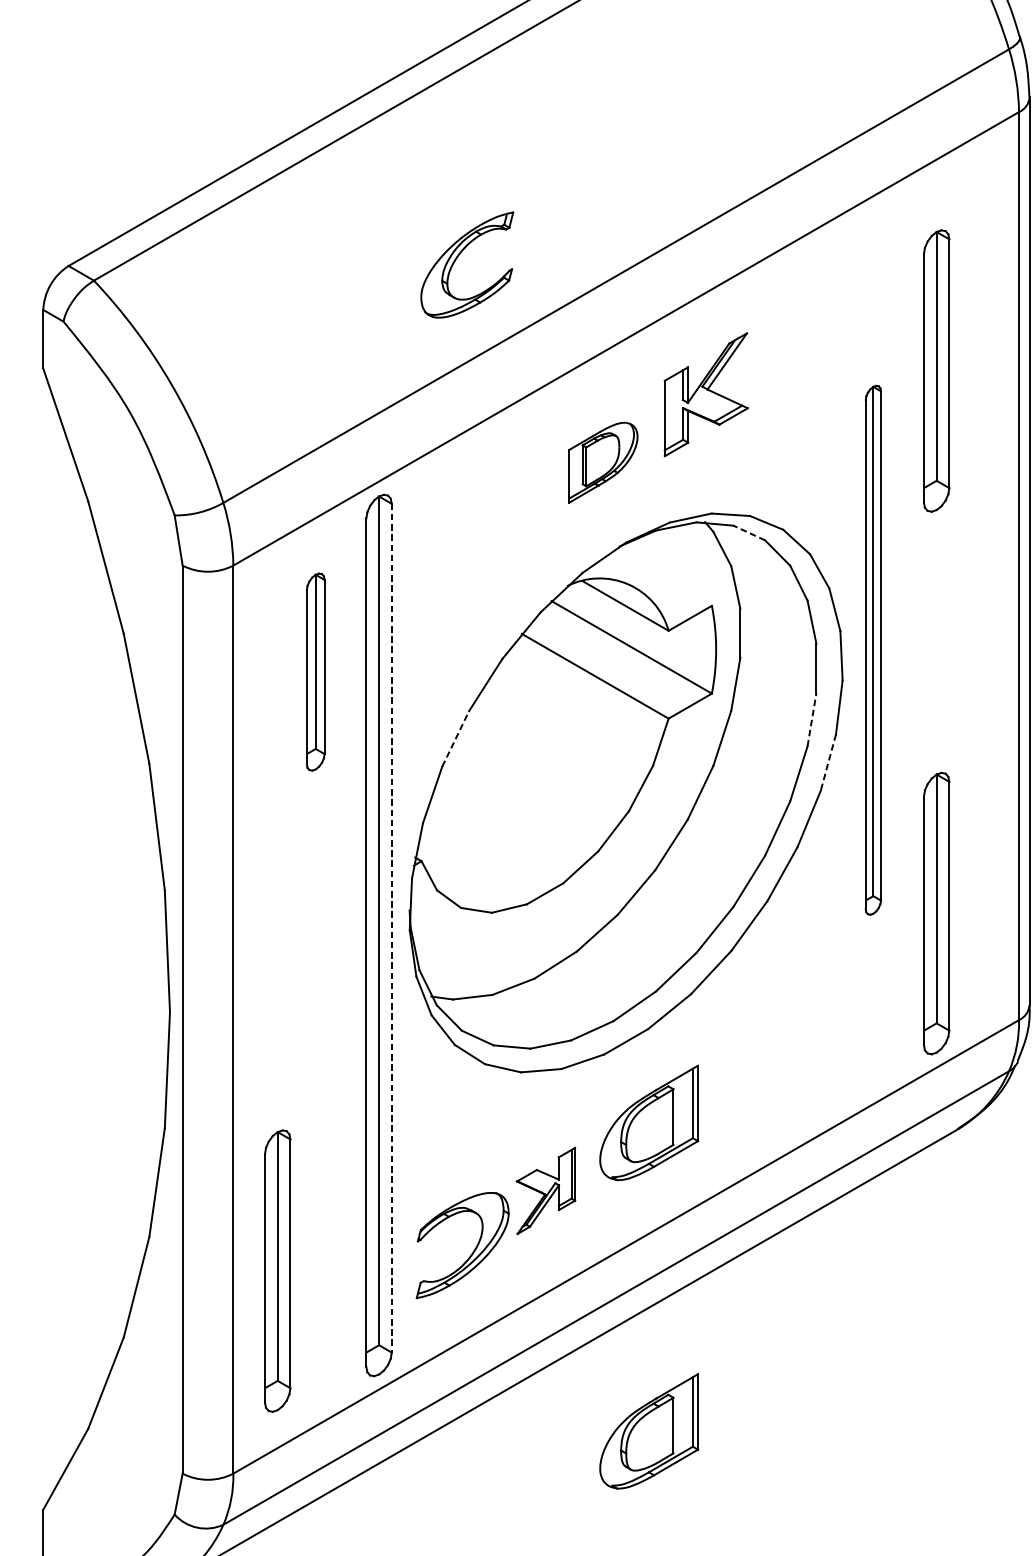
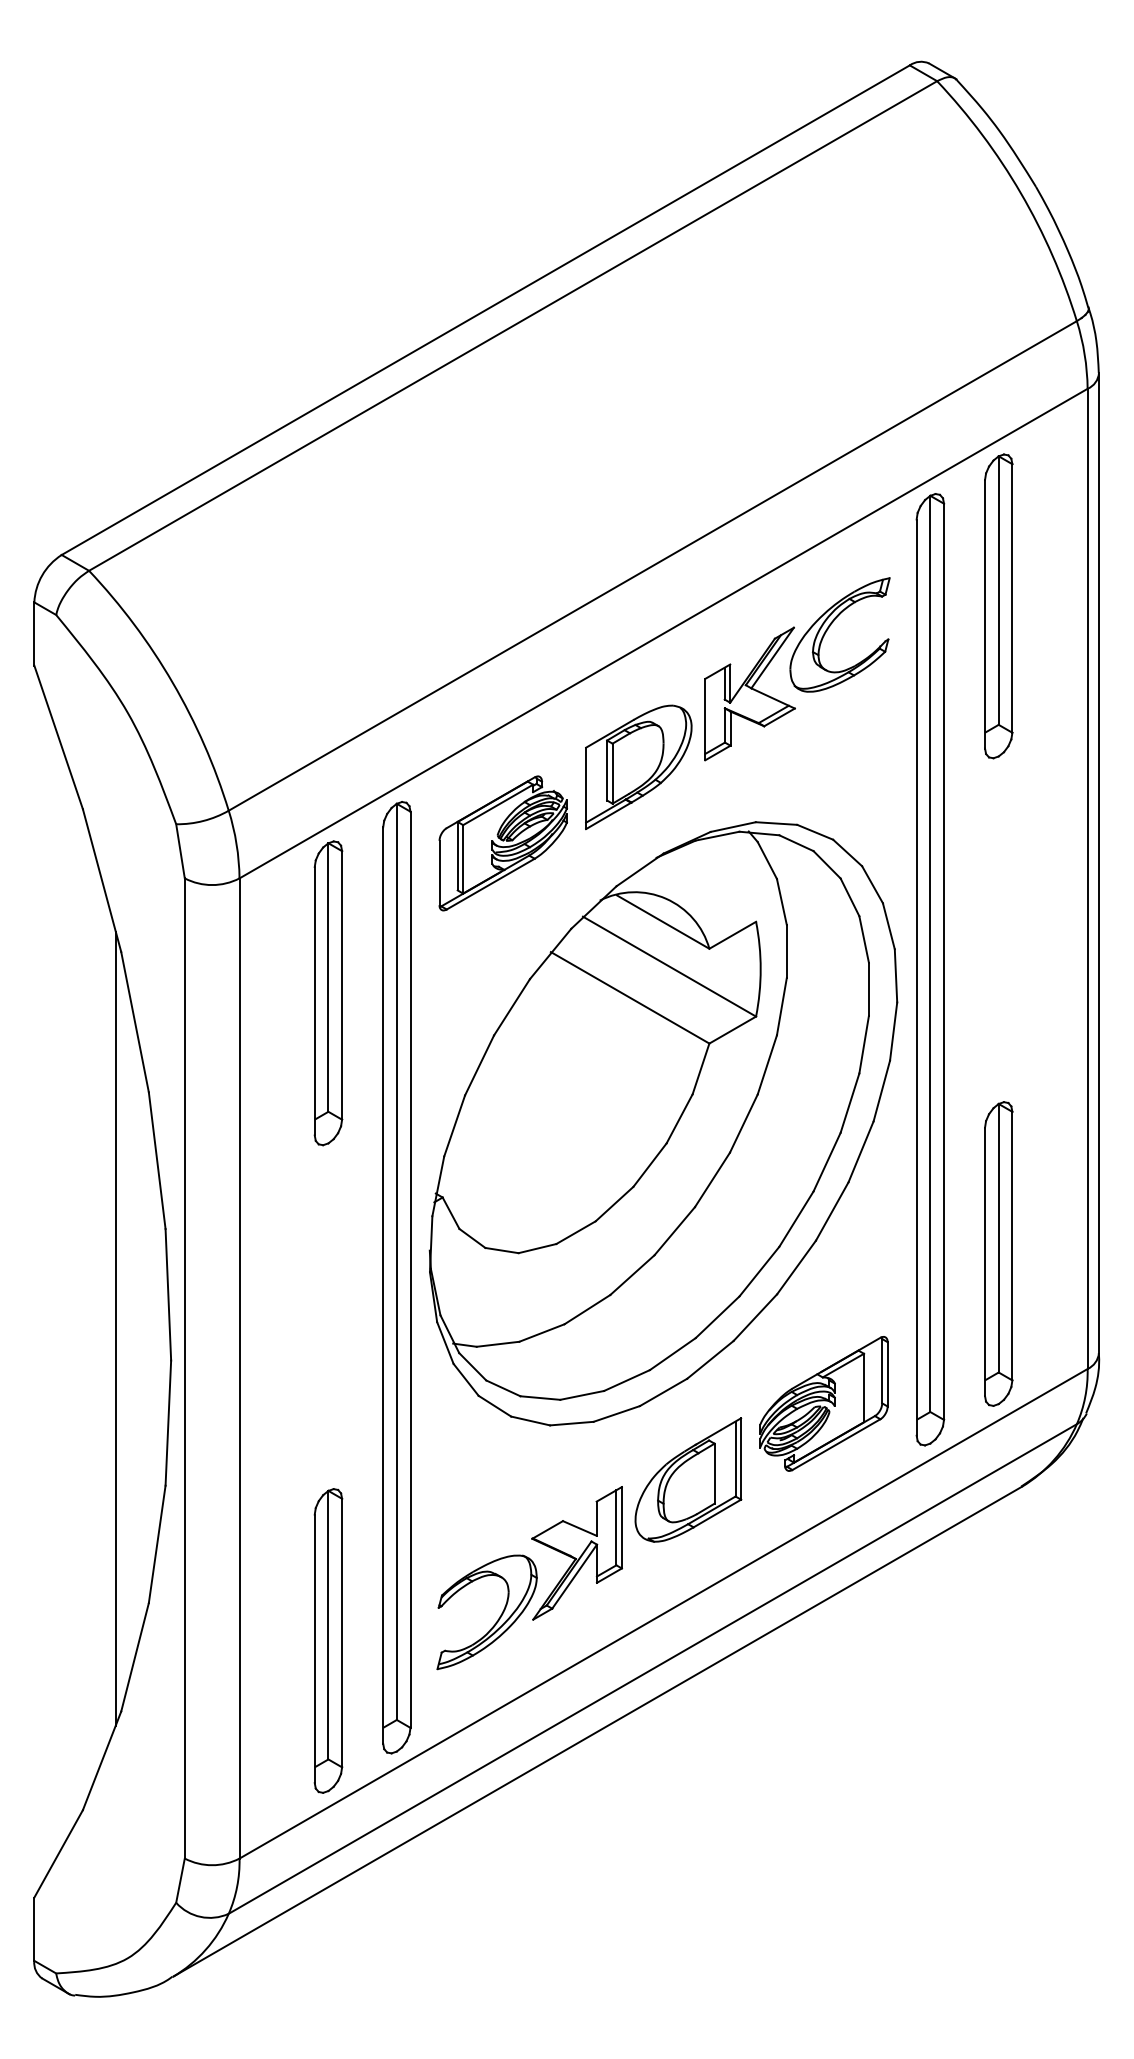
part: (458, 257) -> (830, 626), moved
part: (936, 371) -> (998, 606), moved
part: (602, 462) -> (638, 767), size x1.43
part: (476, 533) -> (502, 843), added
line: (749, 533) -> (796, 843), dashed -> solid
part: (873, 650) -> (930, 969), size x1.67
part: (315, 672) -> (328, 993), size x1.43
line: (812, 719) -> (864, 1044), dashed -> solid
line: (455, 738) -> (479, 1064), dashed -> solid
line: (828, 763) -> (881, 1091), dashed -> solid
line: (391, 928) -> (410, 1270), dashed -> solid
line: (119, 982) -> (116, 1328), added
part: (774, 1052) -> (823, 1403), added
part: (545, 1191) -> (576, 1553), size x1.43
part: (277, 1270) -> (328, 1640), moved
part: (649, 1430) -> (688, 1812), removed

